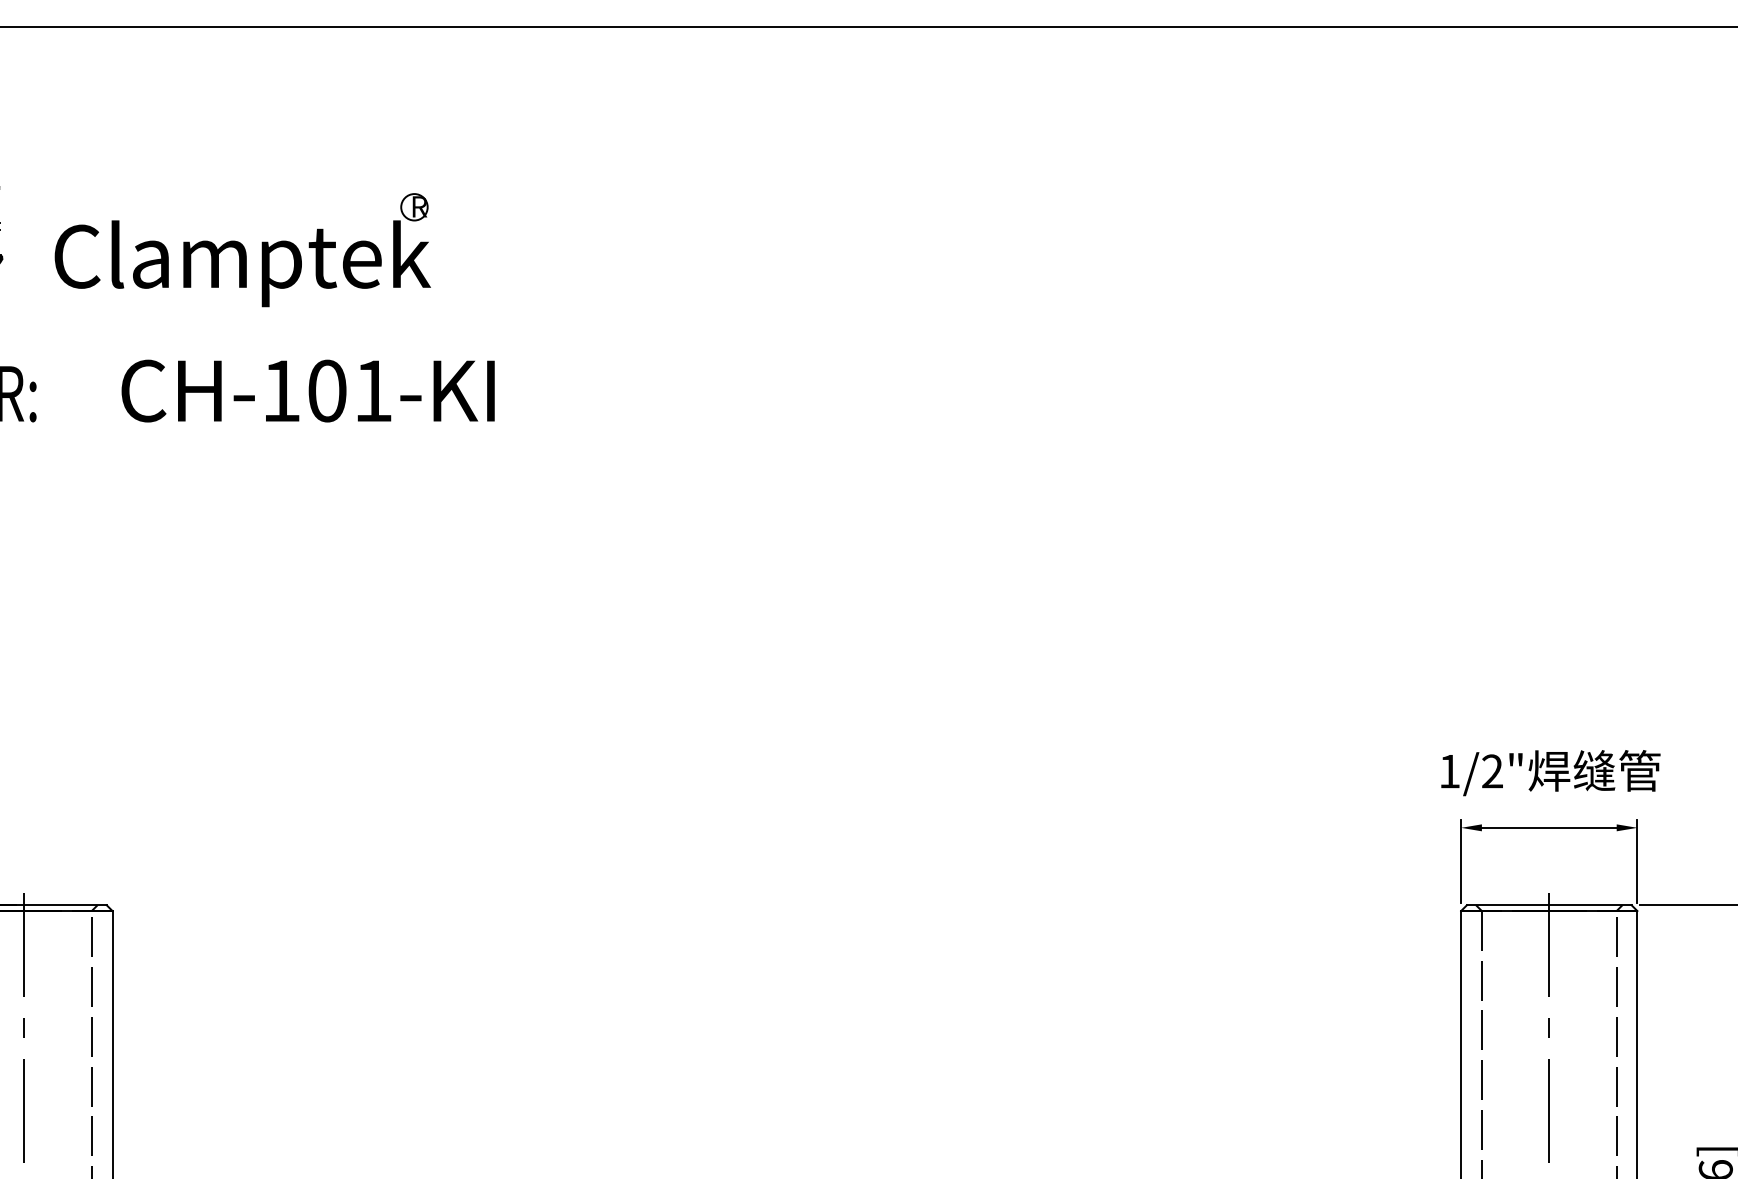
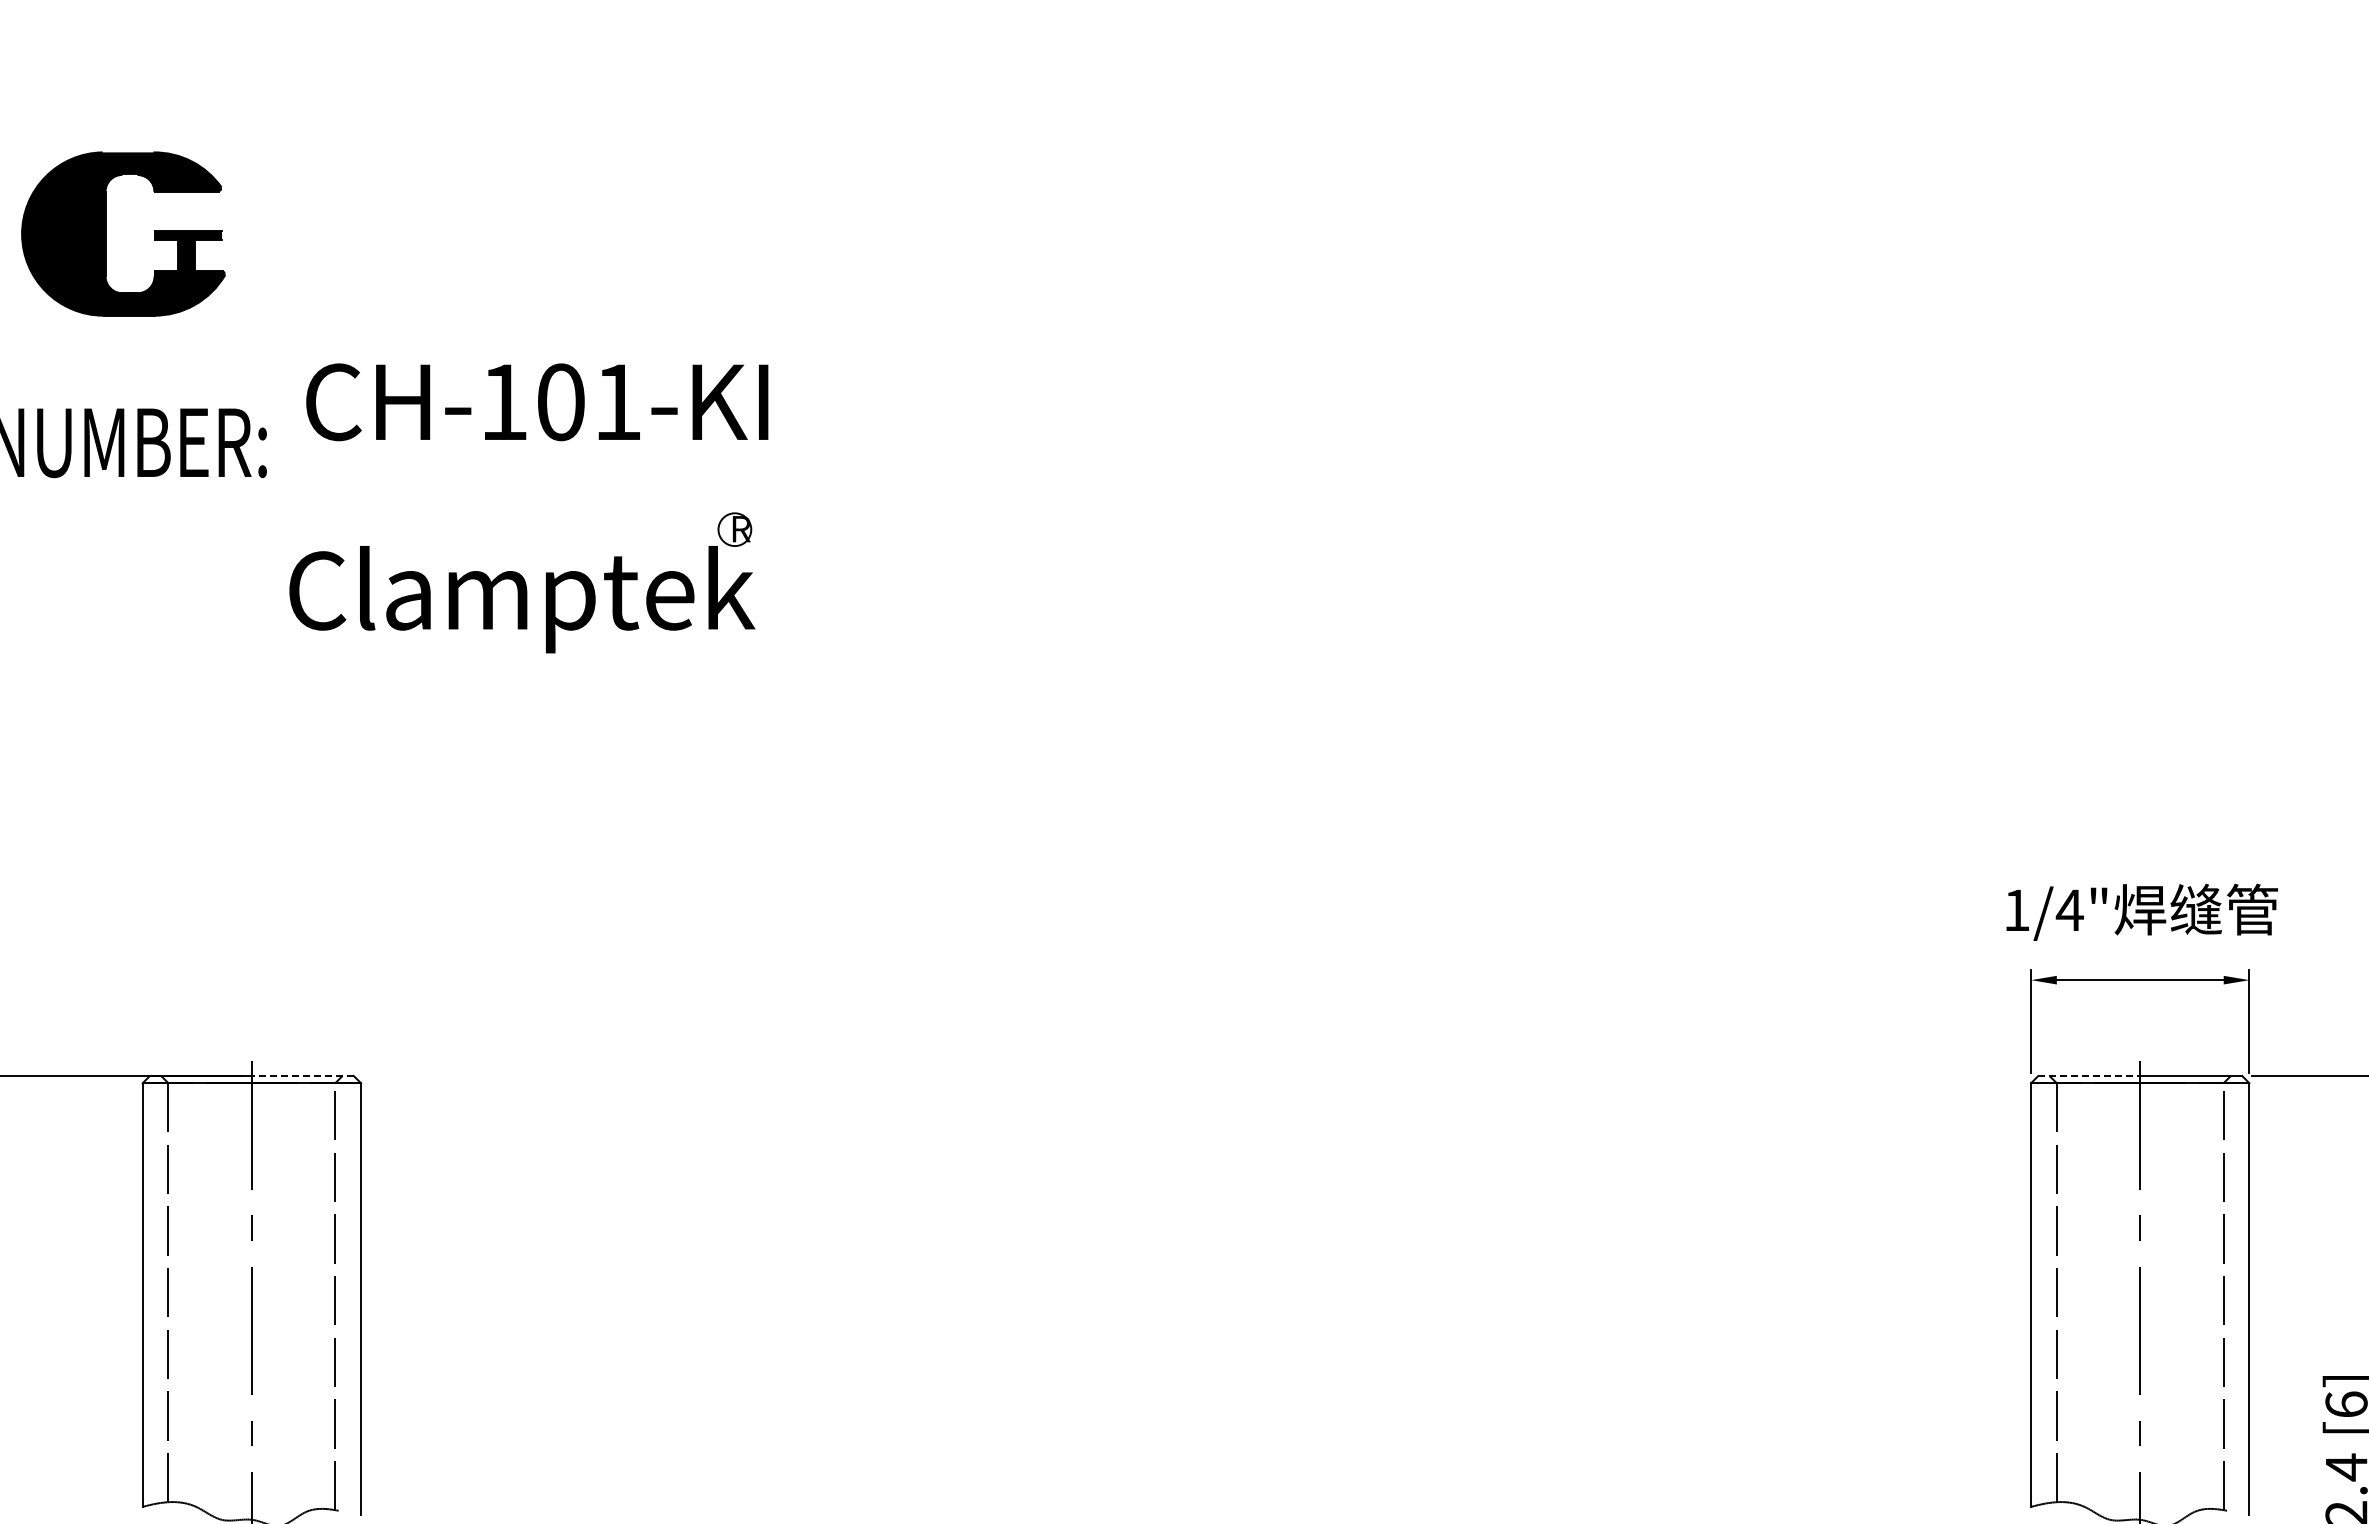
part: (242, 249) -> (522, 582), moved
text: (308, 391) -> (537, 402), moved
text: (1492, 770) -> (2069, 909), 1/2" -> 1/4"
line: (65, 905) -> (302, 1076), solid -> dashed
line: (1508, 905) -> (2089, 1076), solid -> dashed

